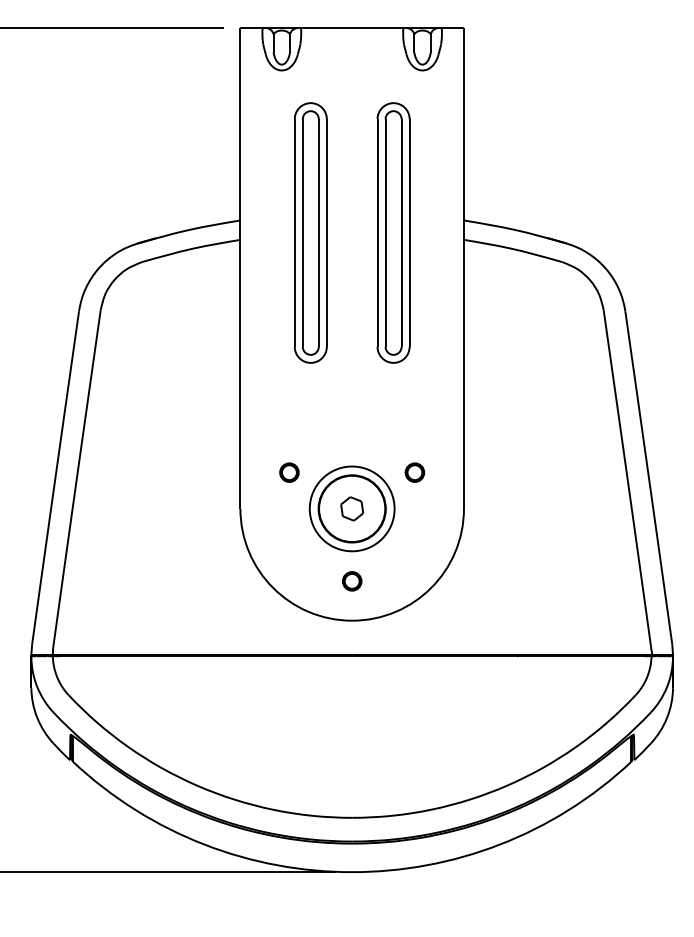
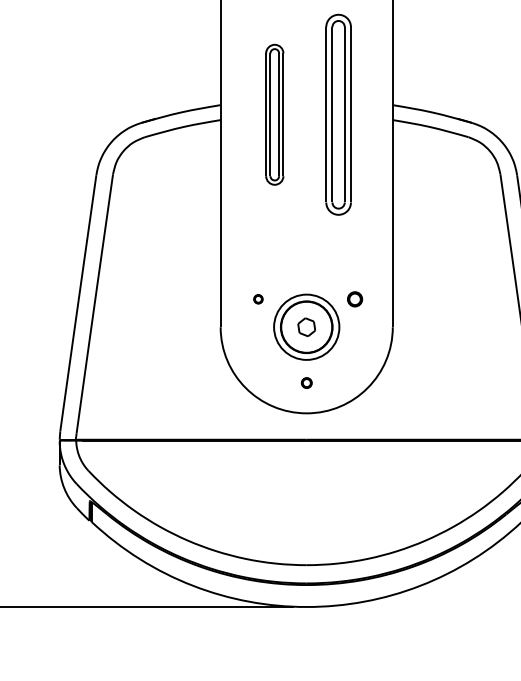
part: (310, 232) -> (274, 114), size x0.7
part: (289, 472) -> (258, 299), size x0.6
part: (352, 581) -> (306, 383), size x0.7

